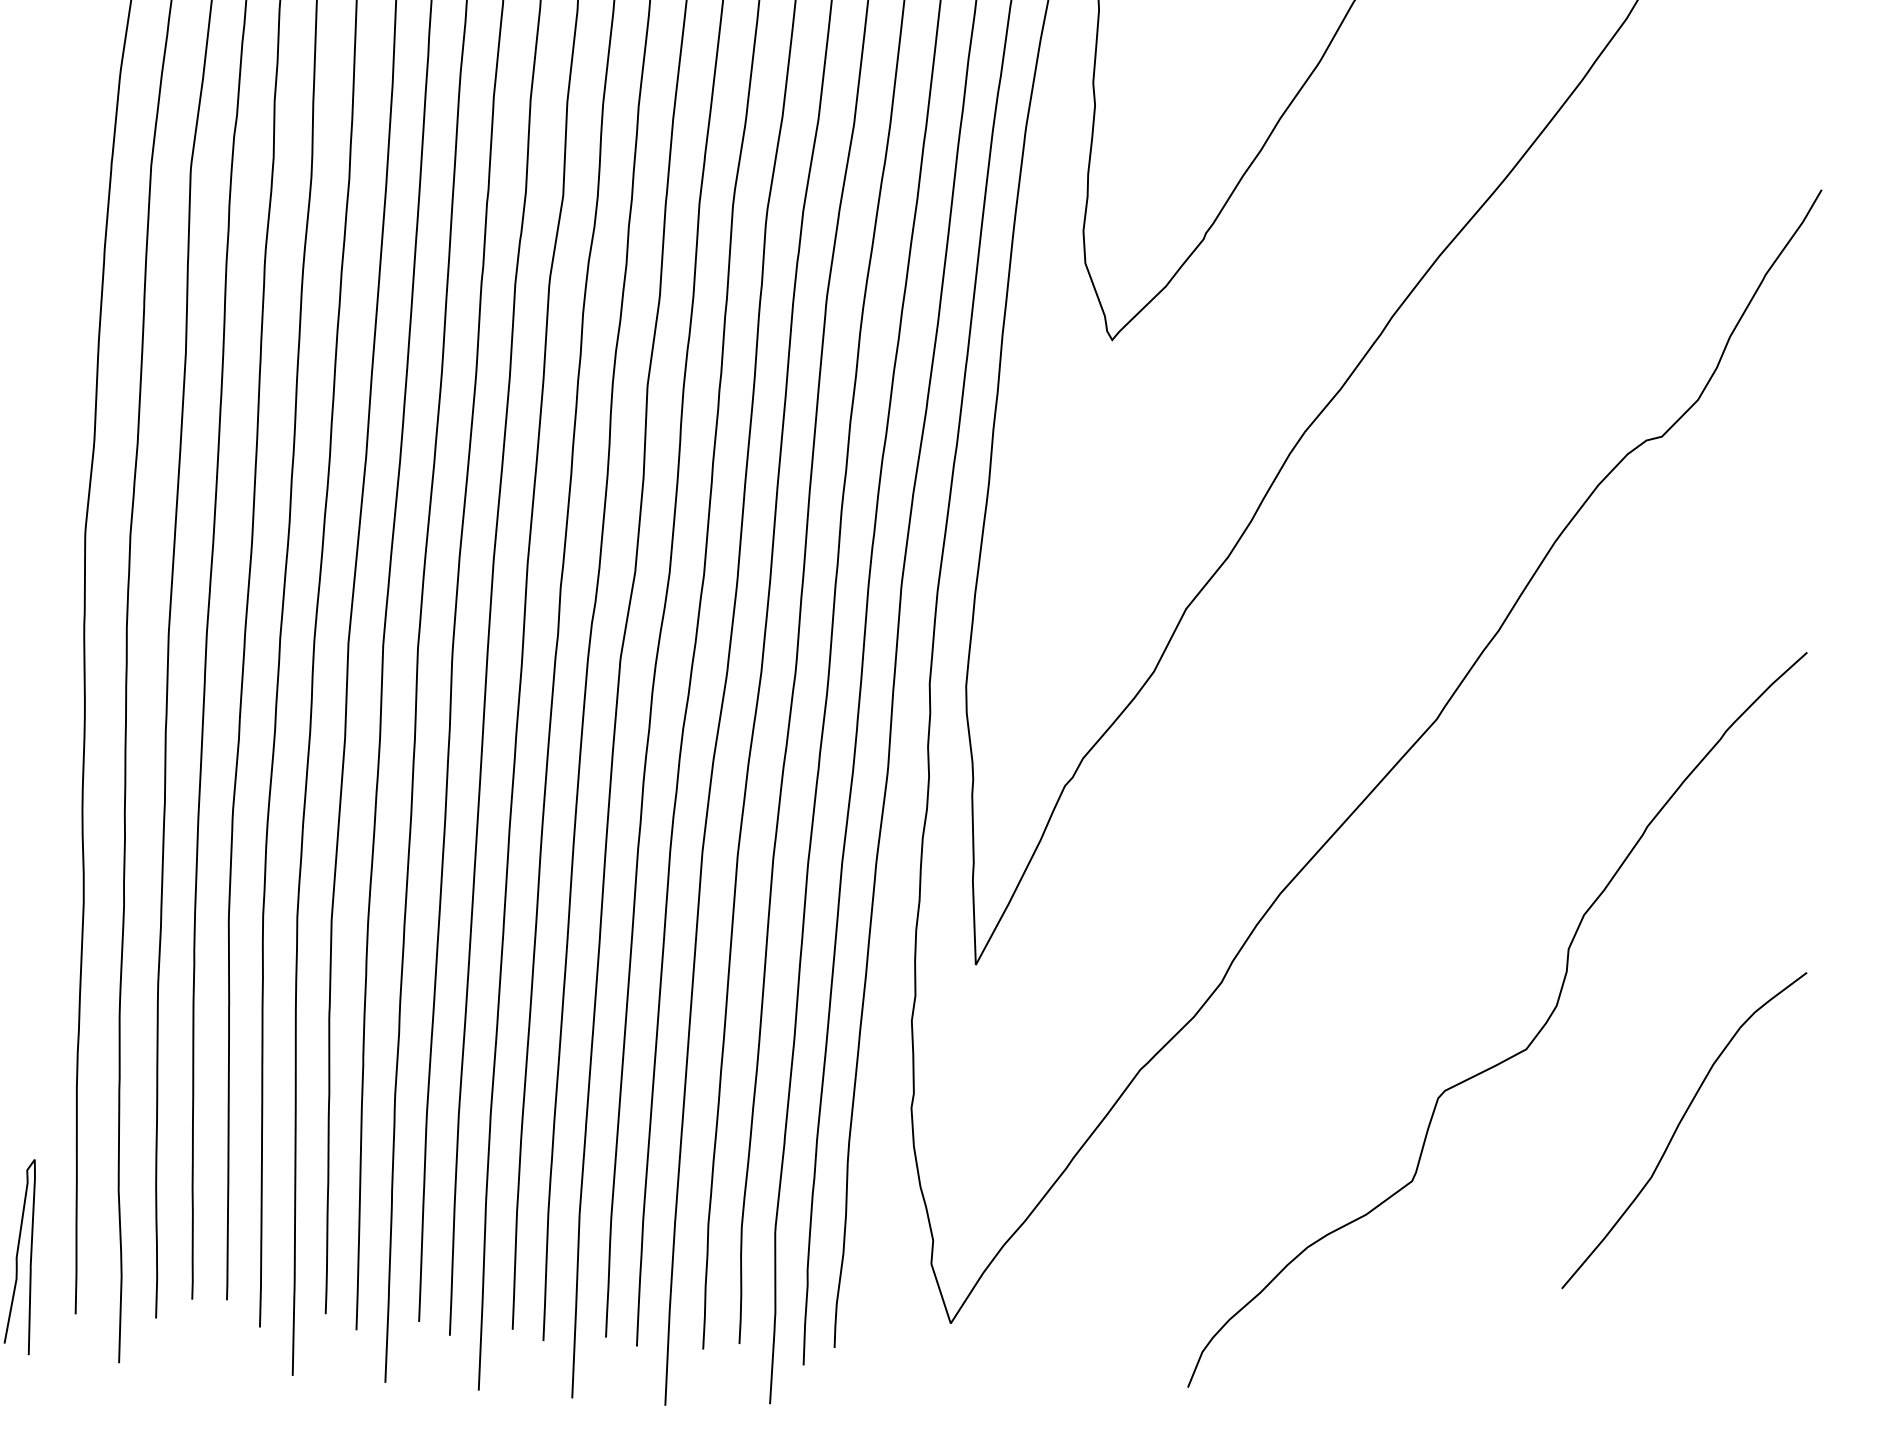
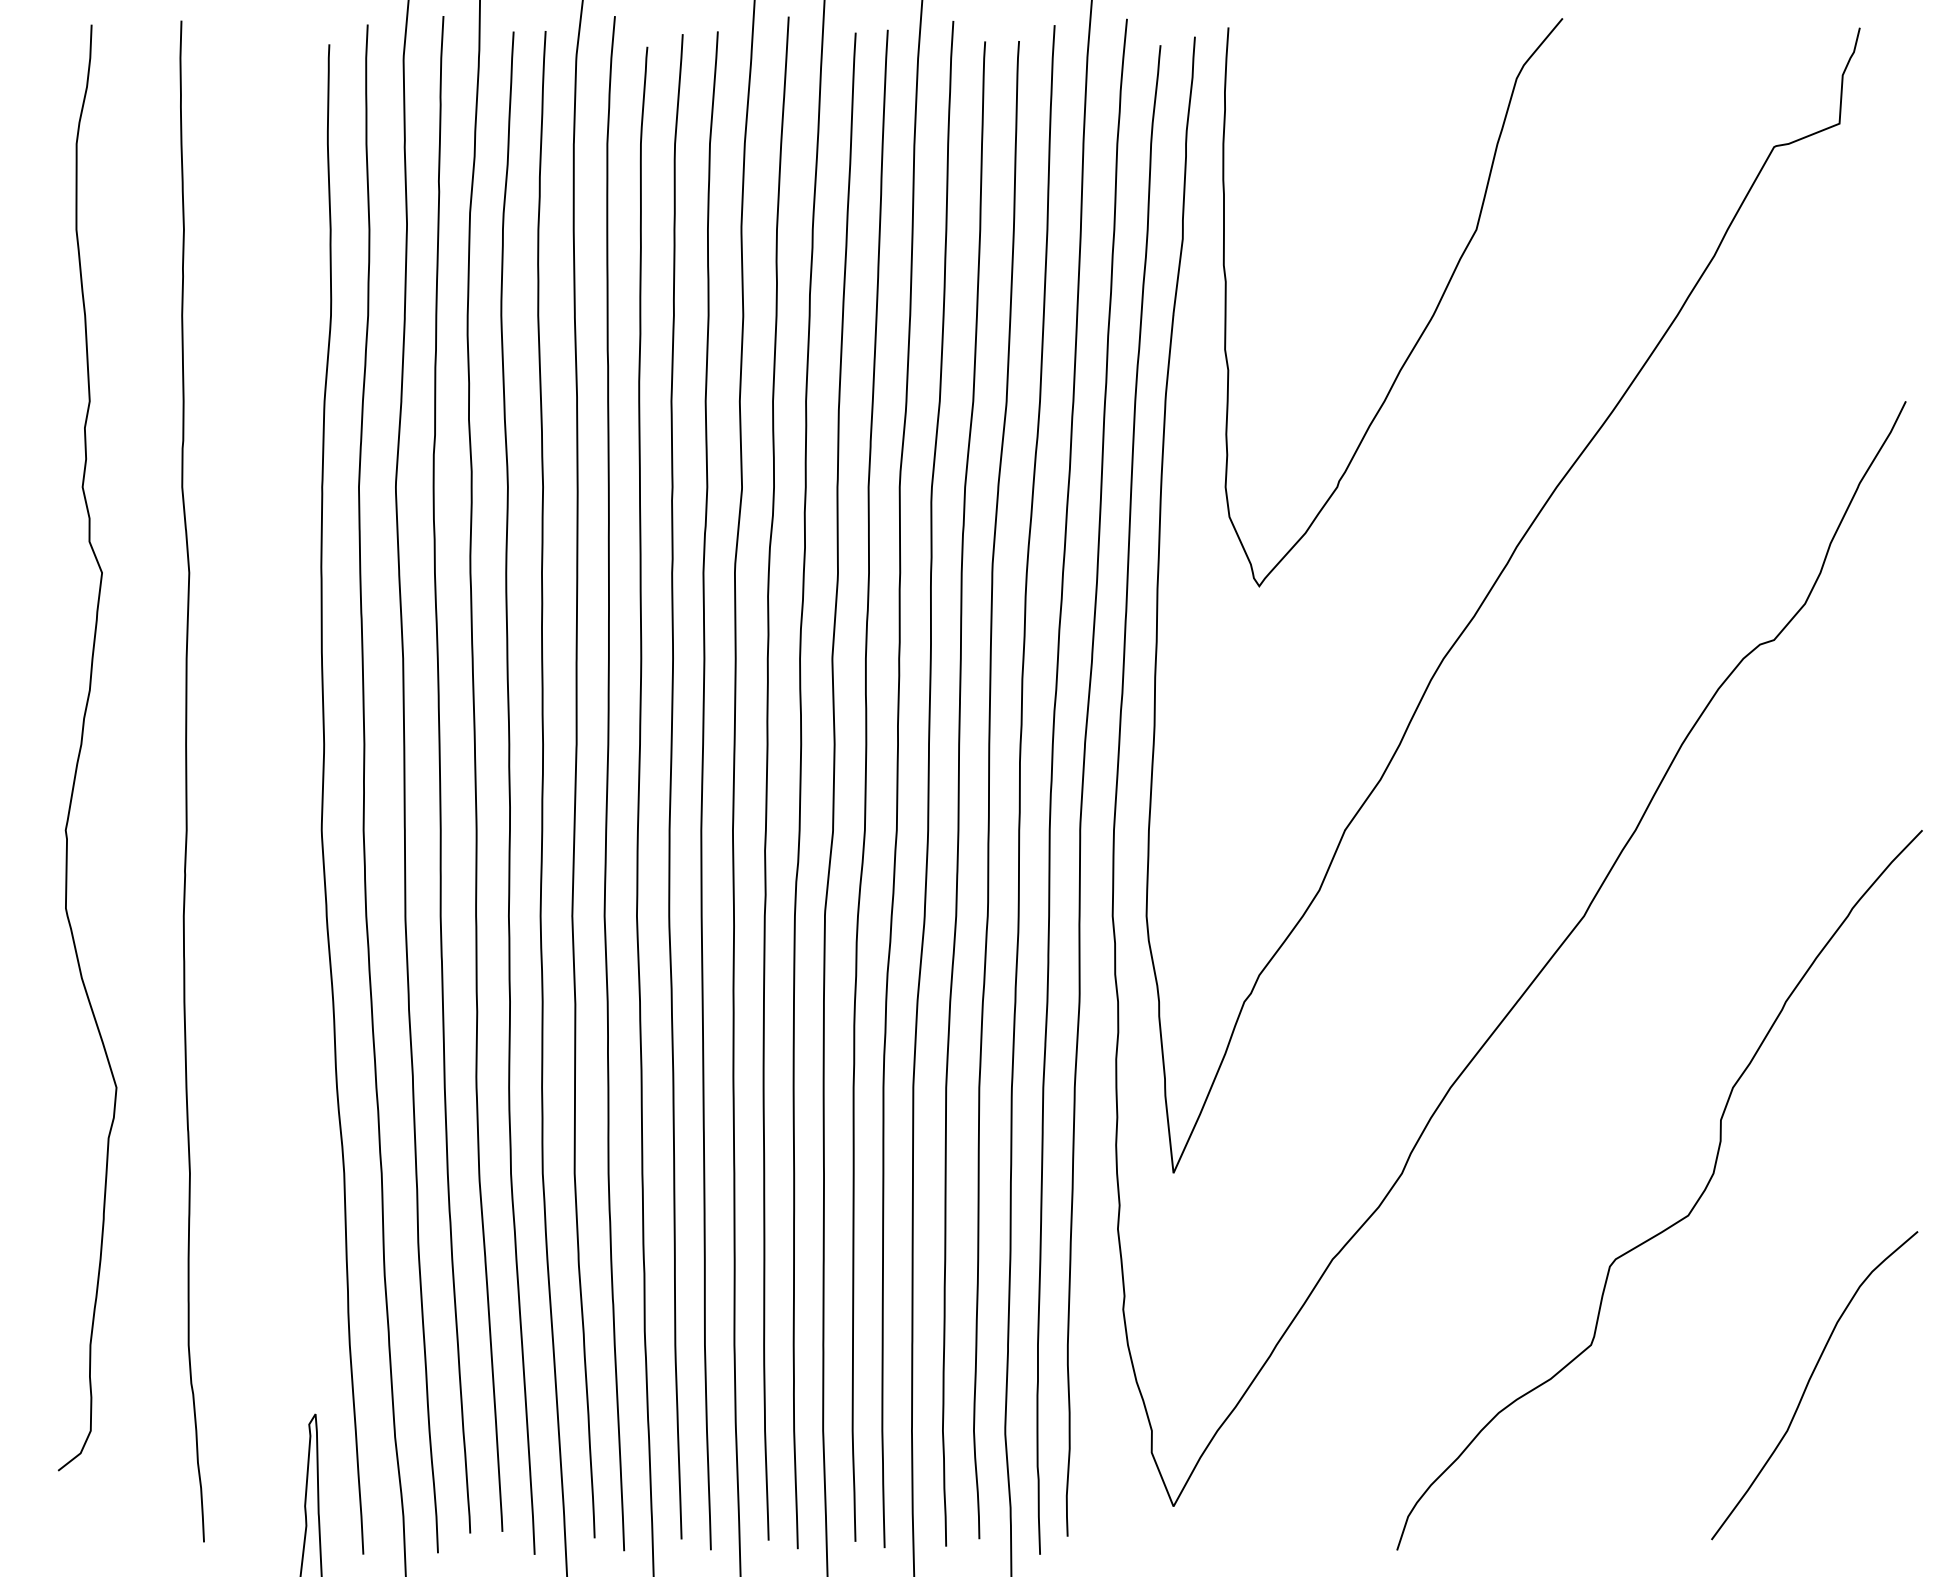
curve: (1678, 1126) -> (1809, 1382), moved

